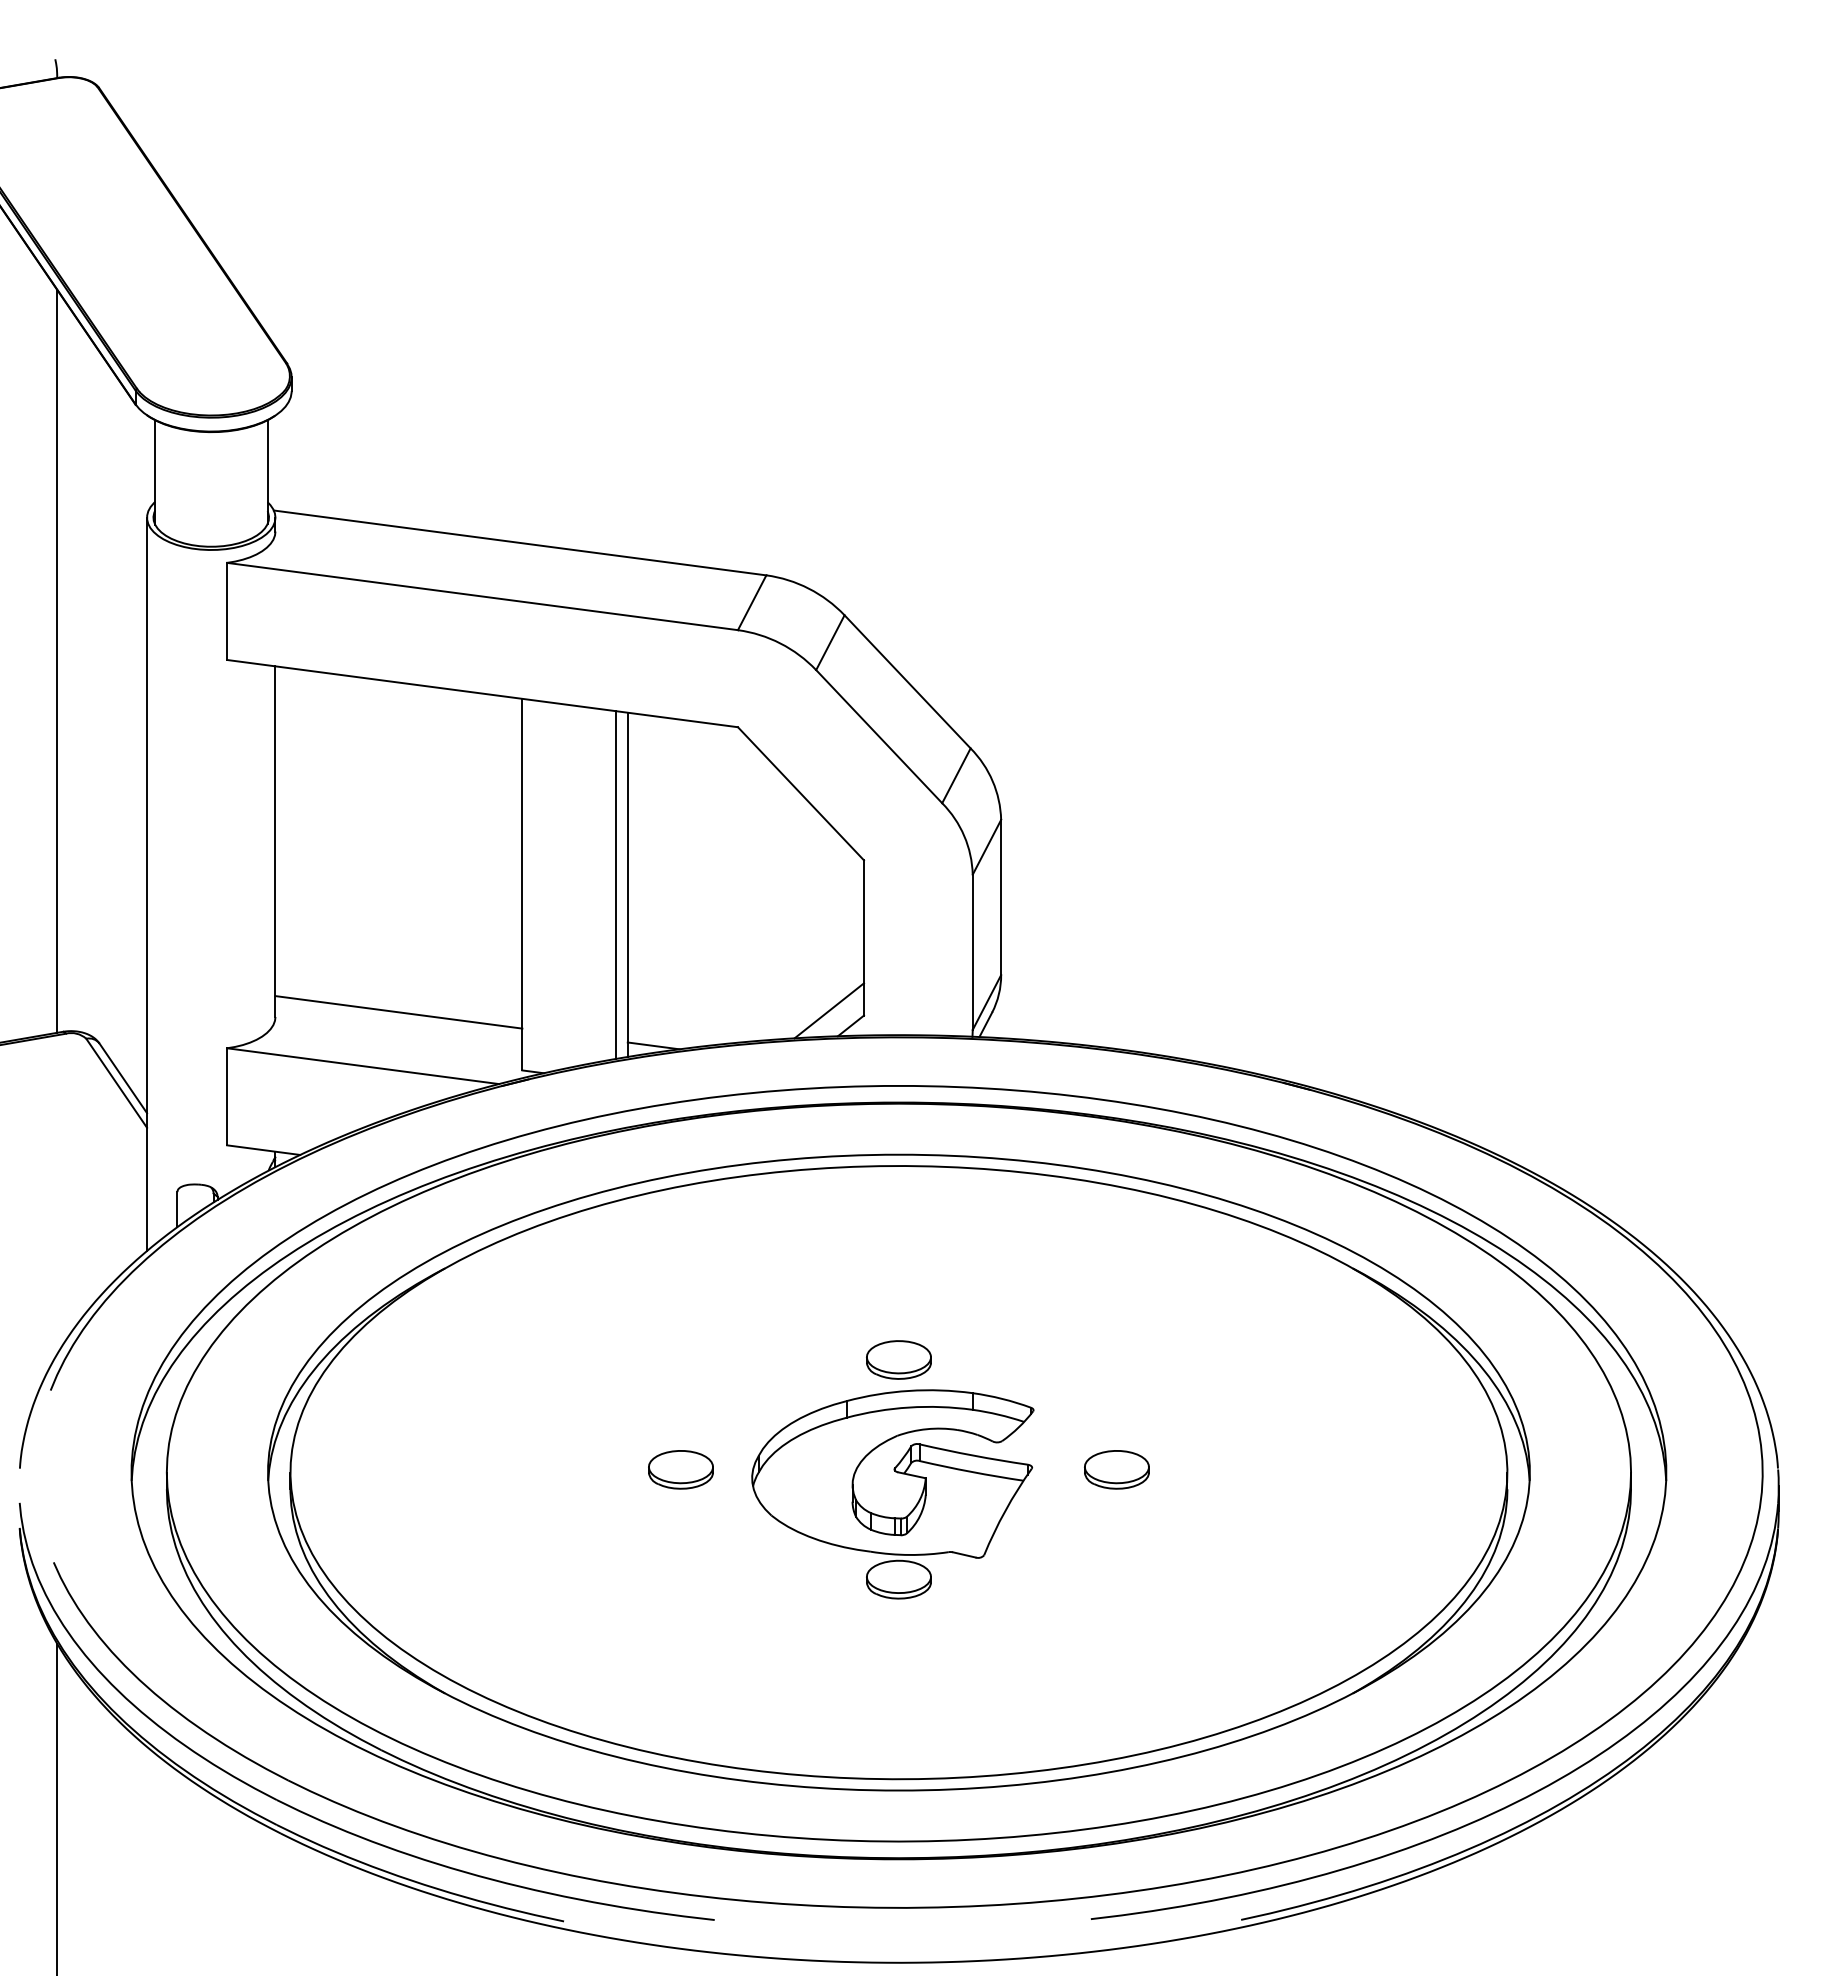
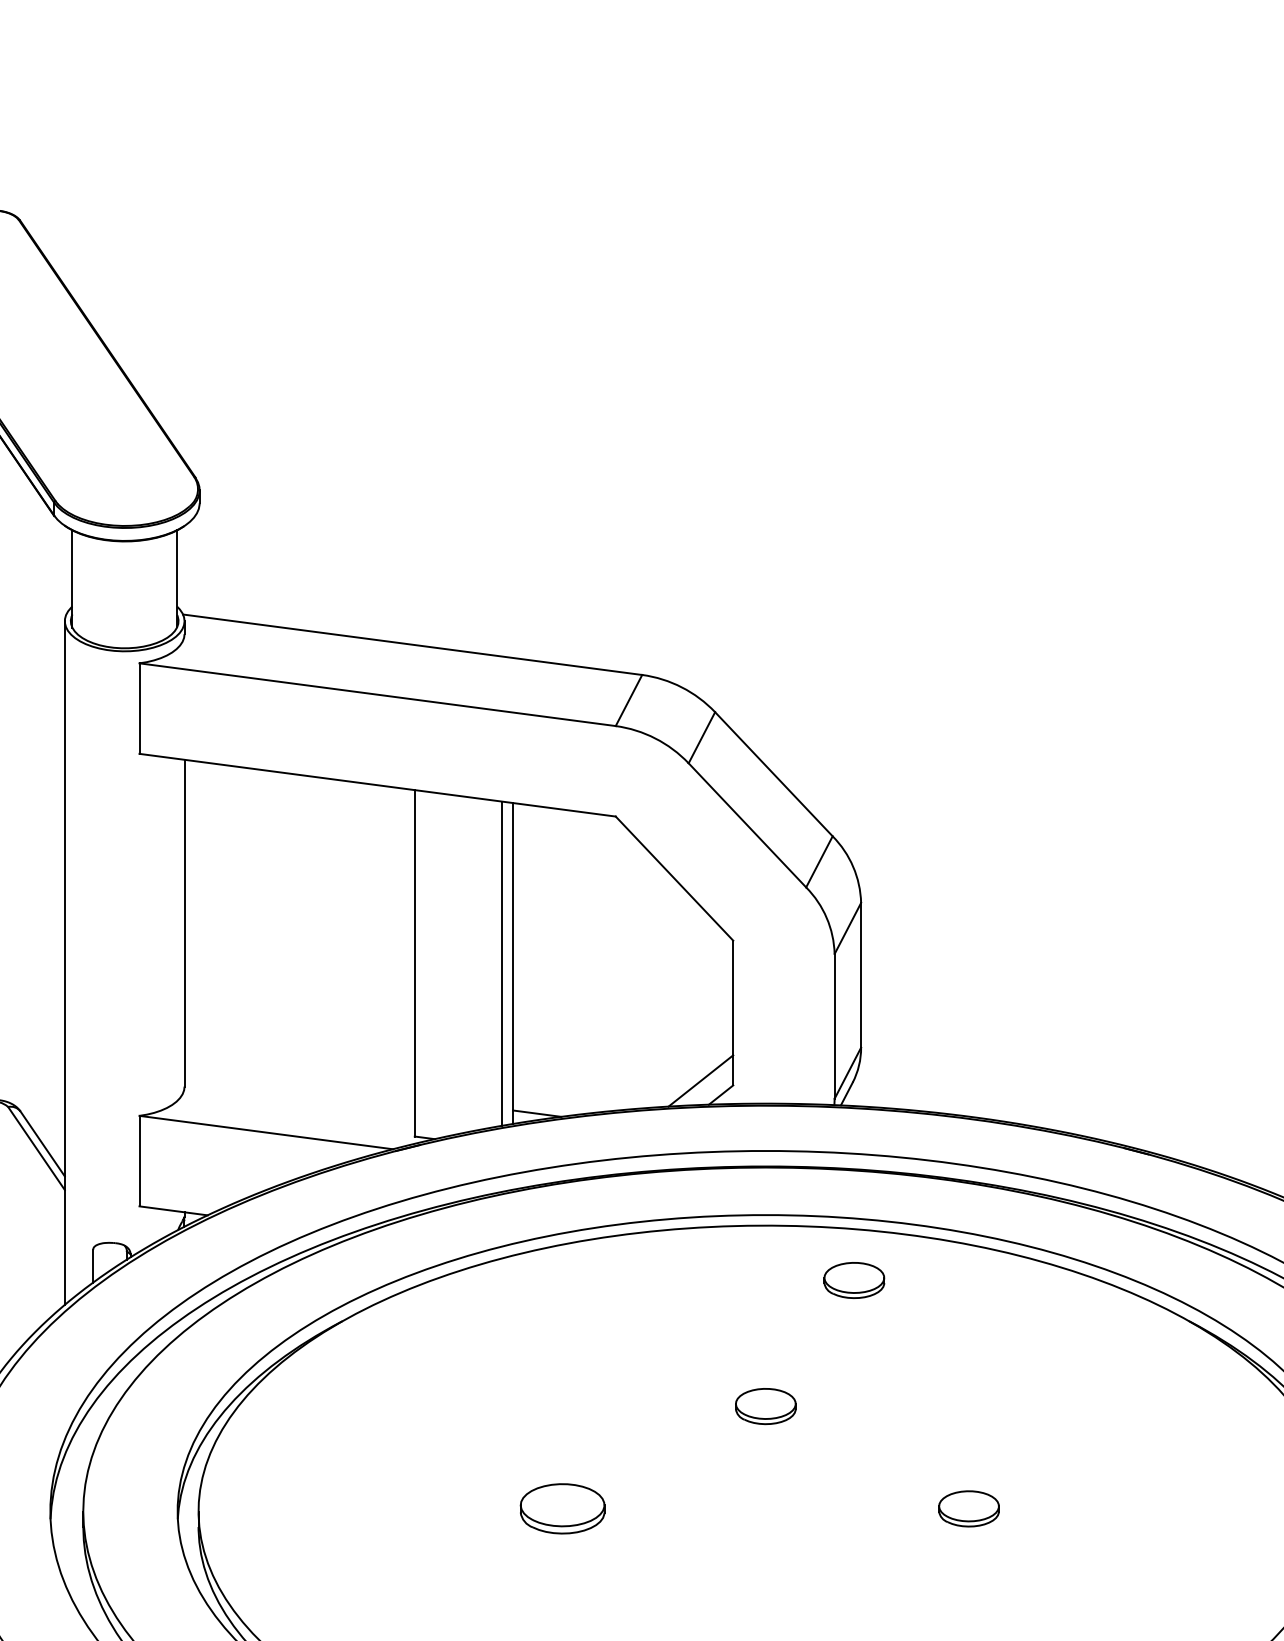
line: (398, 1012) -> (299, 1082), removed
part: (993, 1224) -> (853, 1280), added
part: (680, 1469) -> (562, 1508), size x1.4
part: (897, 1473) -> (764, 1512), removed

